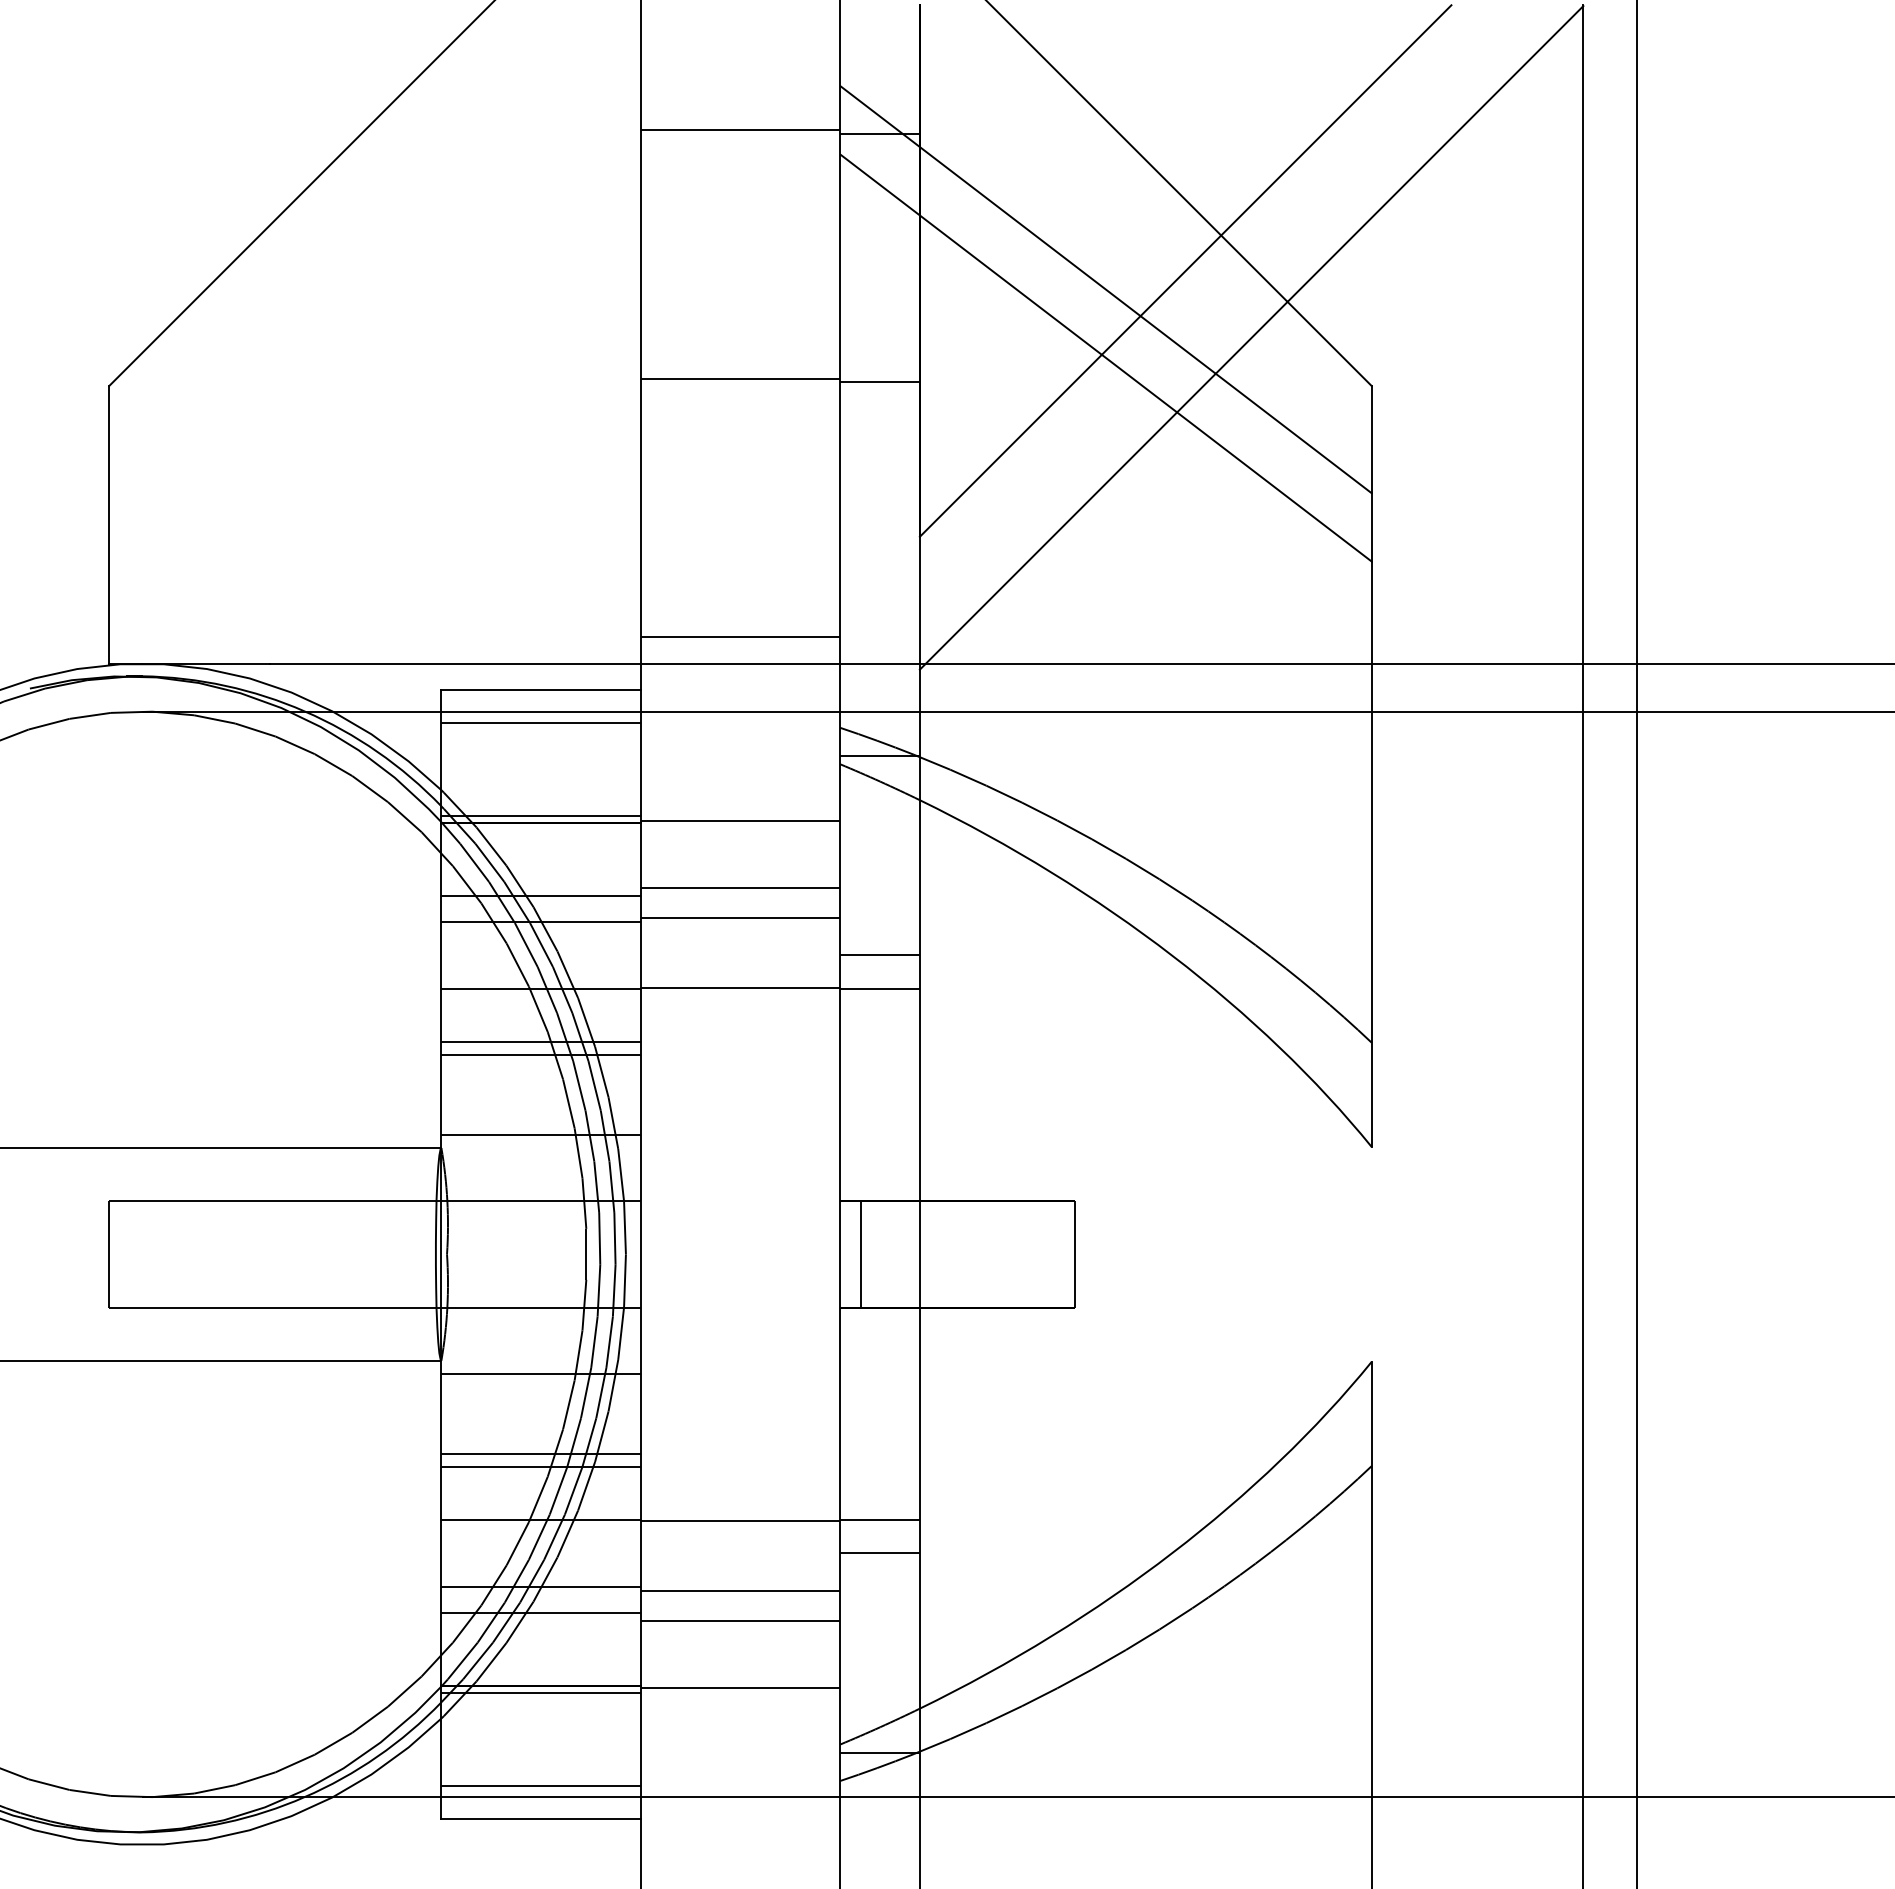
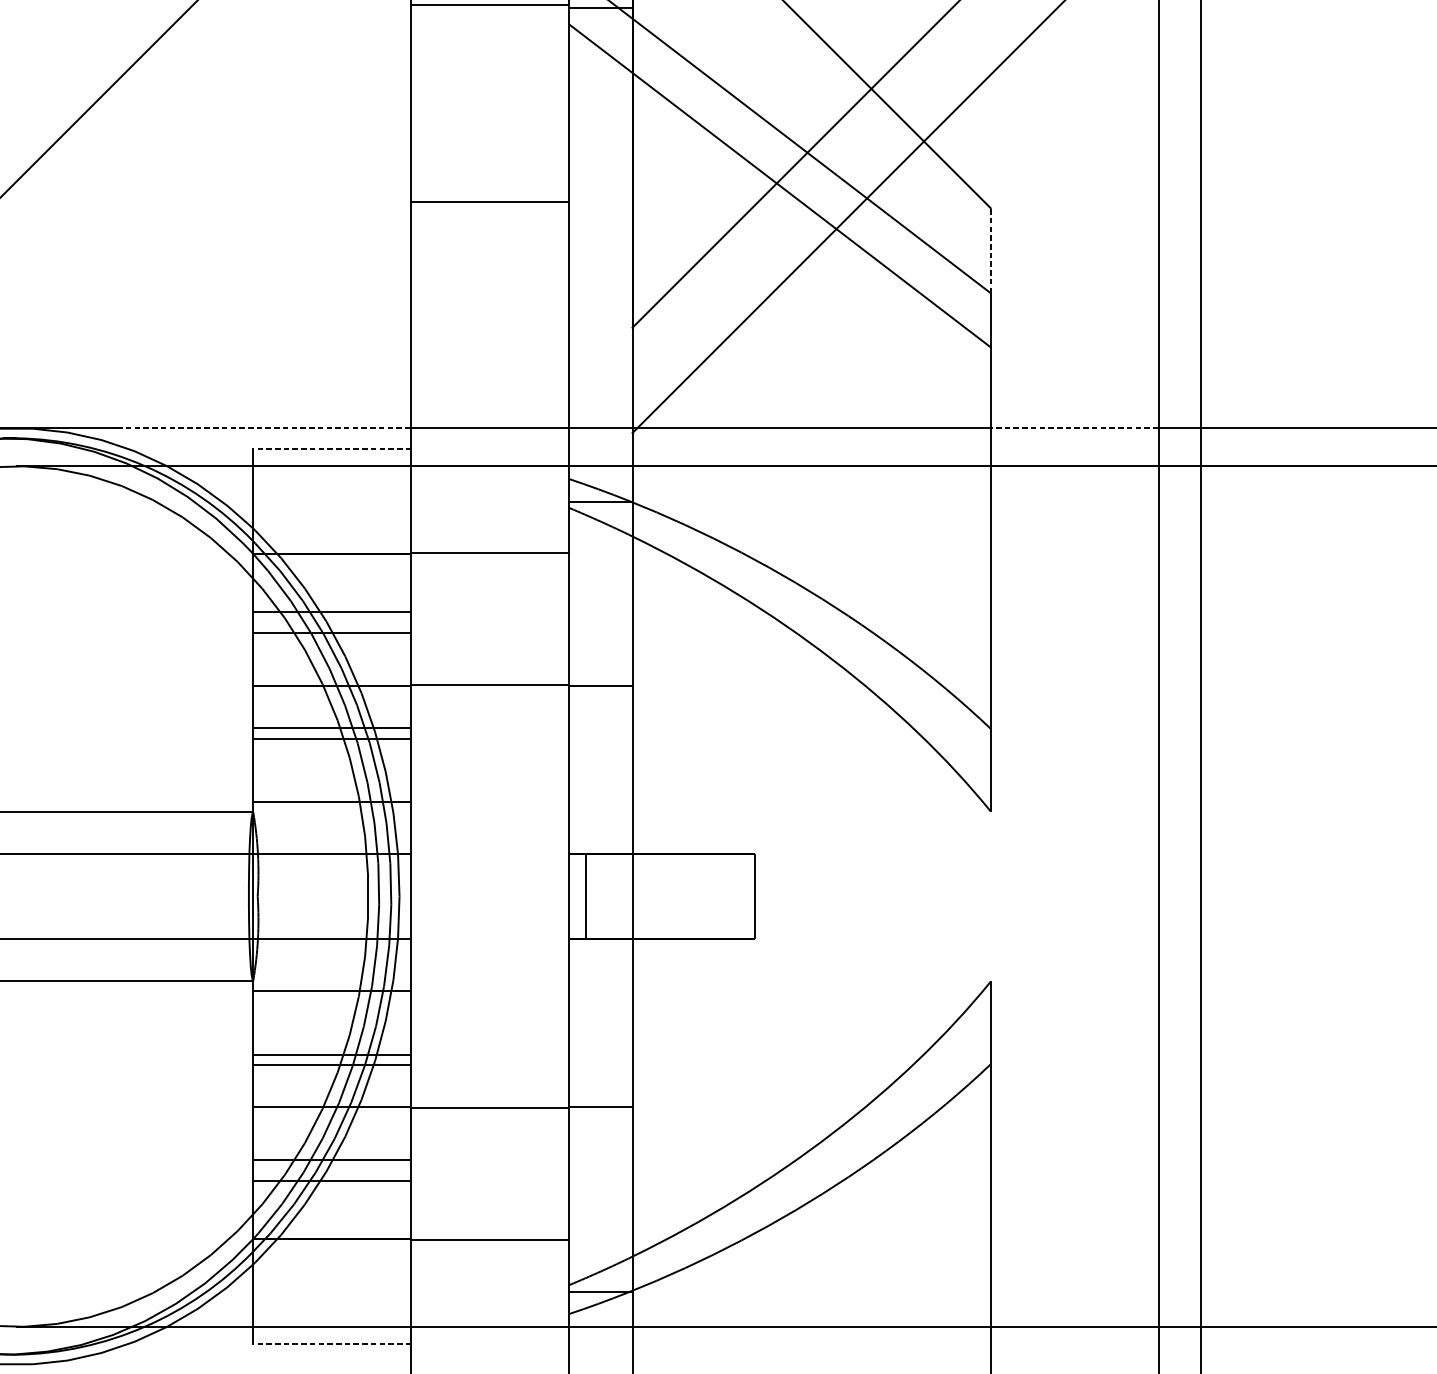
line: (879, 381) -> (600, 204), removed
line: (1371, 439) -> (990, 250), solid -> dashed
line: (740, 637) -> (490, 407), removed
line: (455, 663) -> (264, 428), solid -> dashed
line: (1477, 663) -> (1074, 428), solid -> dashed
line: (541, 689) -> (332, 448), solid -> dashed
line: (540, 722) -> (331, 474), removed
line: (540, 815) -> (331, 548), removed
line: (740, 887) -> (490, 605), removed
line: (740, 917) -> (490, 629), removed
line: (879, 955) -> (600, 659), removed
line: (879, 1553) -> (600, 1133), removed
line: (740, 1591) -> (490, 1163), removed
line: (740, 1621) -> (490, 1187), removed
line: (540, 1692) -> (331, 1243), removed
line: (540, 1785) -> (331, 1317), removed
line: (541, 1819) -> (332, 1344), solid -> dashed

